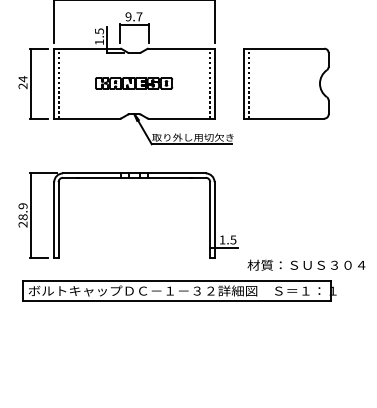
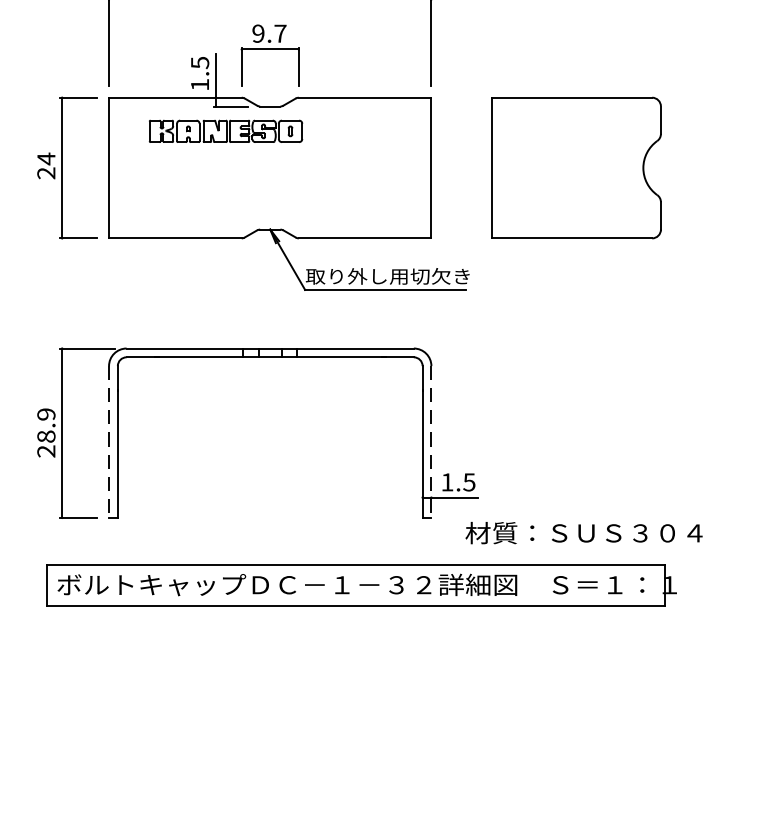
line: (58, 83) -> (117, 167), removed
part: (134, 83) -> (226, 131), moved
line: (210, 83) -> (423, 167), removed
line: (248, 83) -> (499, 167), removed
line: (54, 219) -> (109, 441), solid -> dashed
line: (214, 219) -> (431, 441), solid -> dashed
text: (306, 264) -> (584, 531), moved

